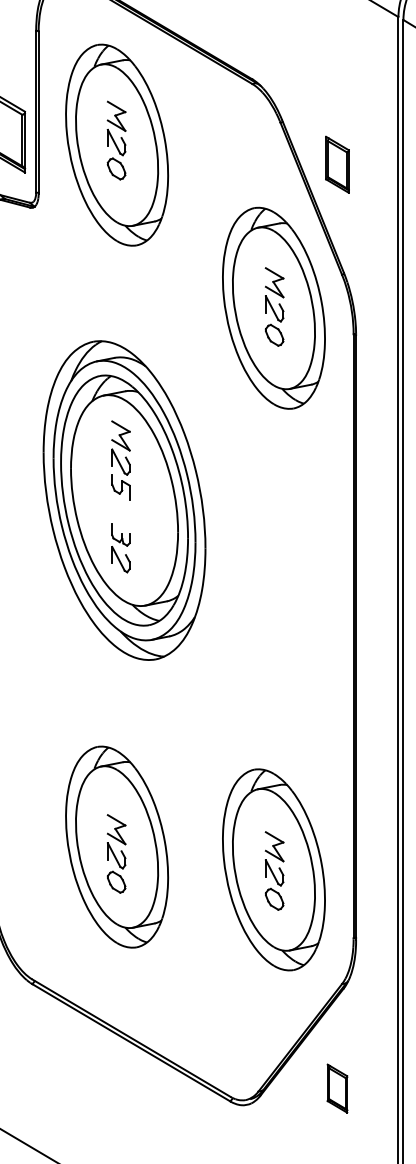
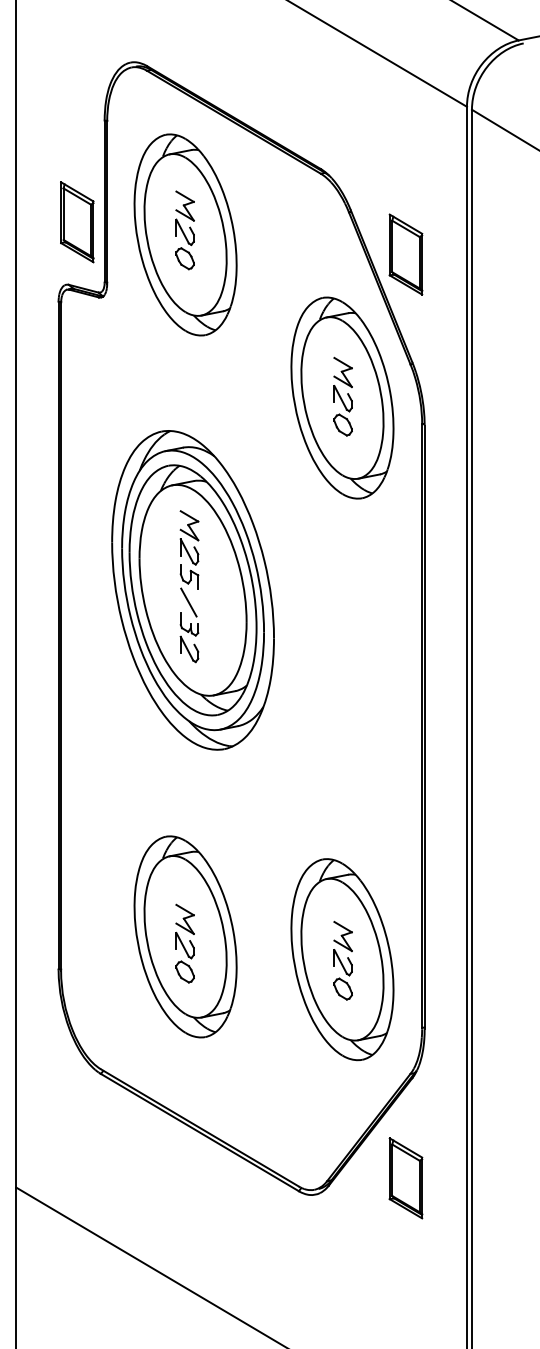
part: (336, 164) -> (405, 254), size x1.43
line: (119, 512) -> (188, 602), added
part: (336, 1088) -> (405, 1178), size x1.67

